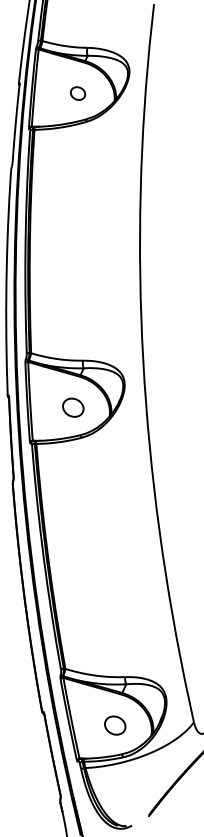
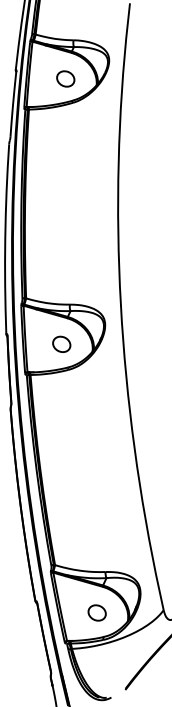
part: (77, 93) -> (65, 78), size x1.43

